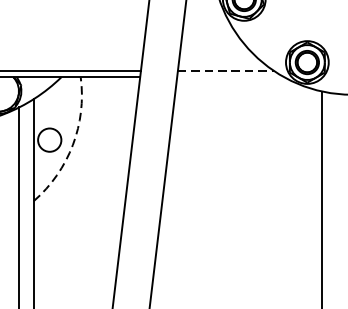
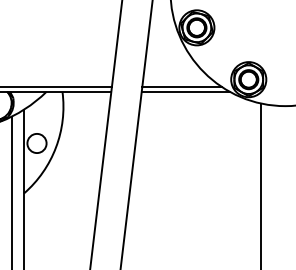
line: (225, 70) -> (181, 86), dashed -> solid
line: (230, 76) -> (185, 91), added
arc: (73, 145) -> (56, 147), dashed -> solid

